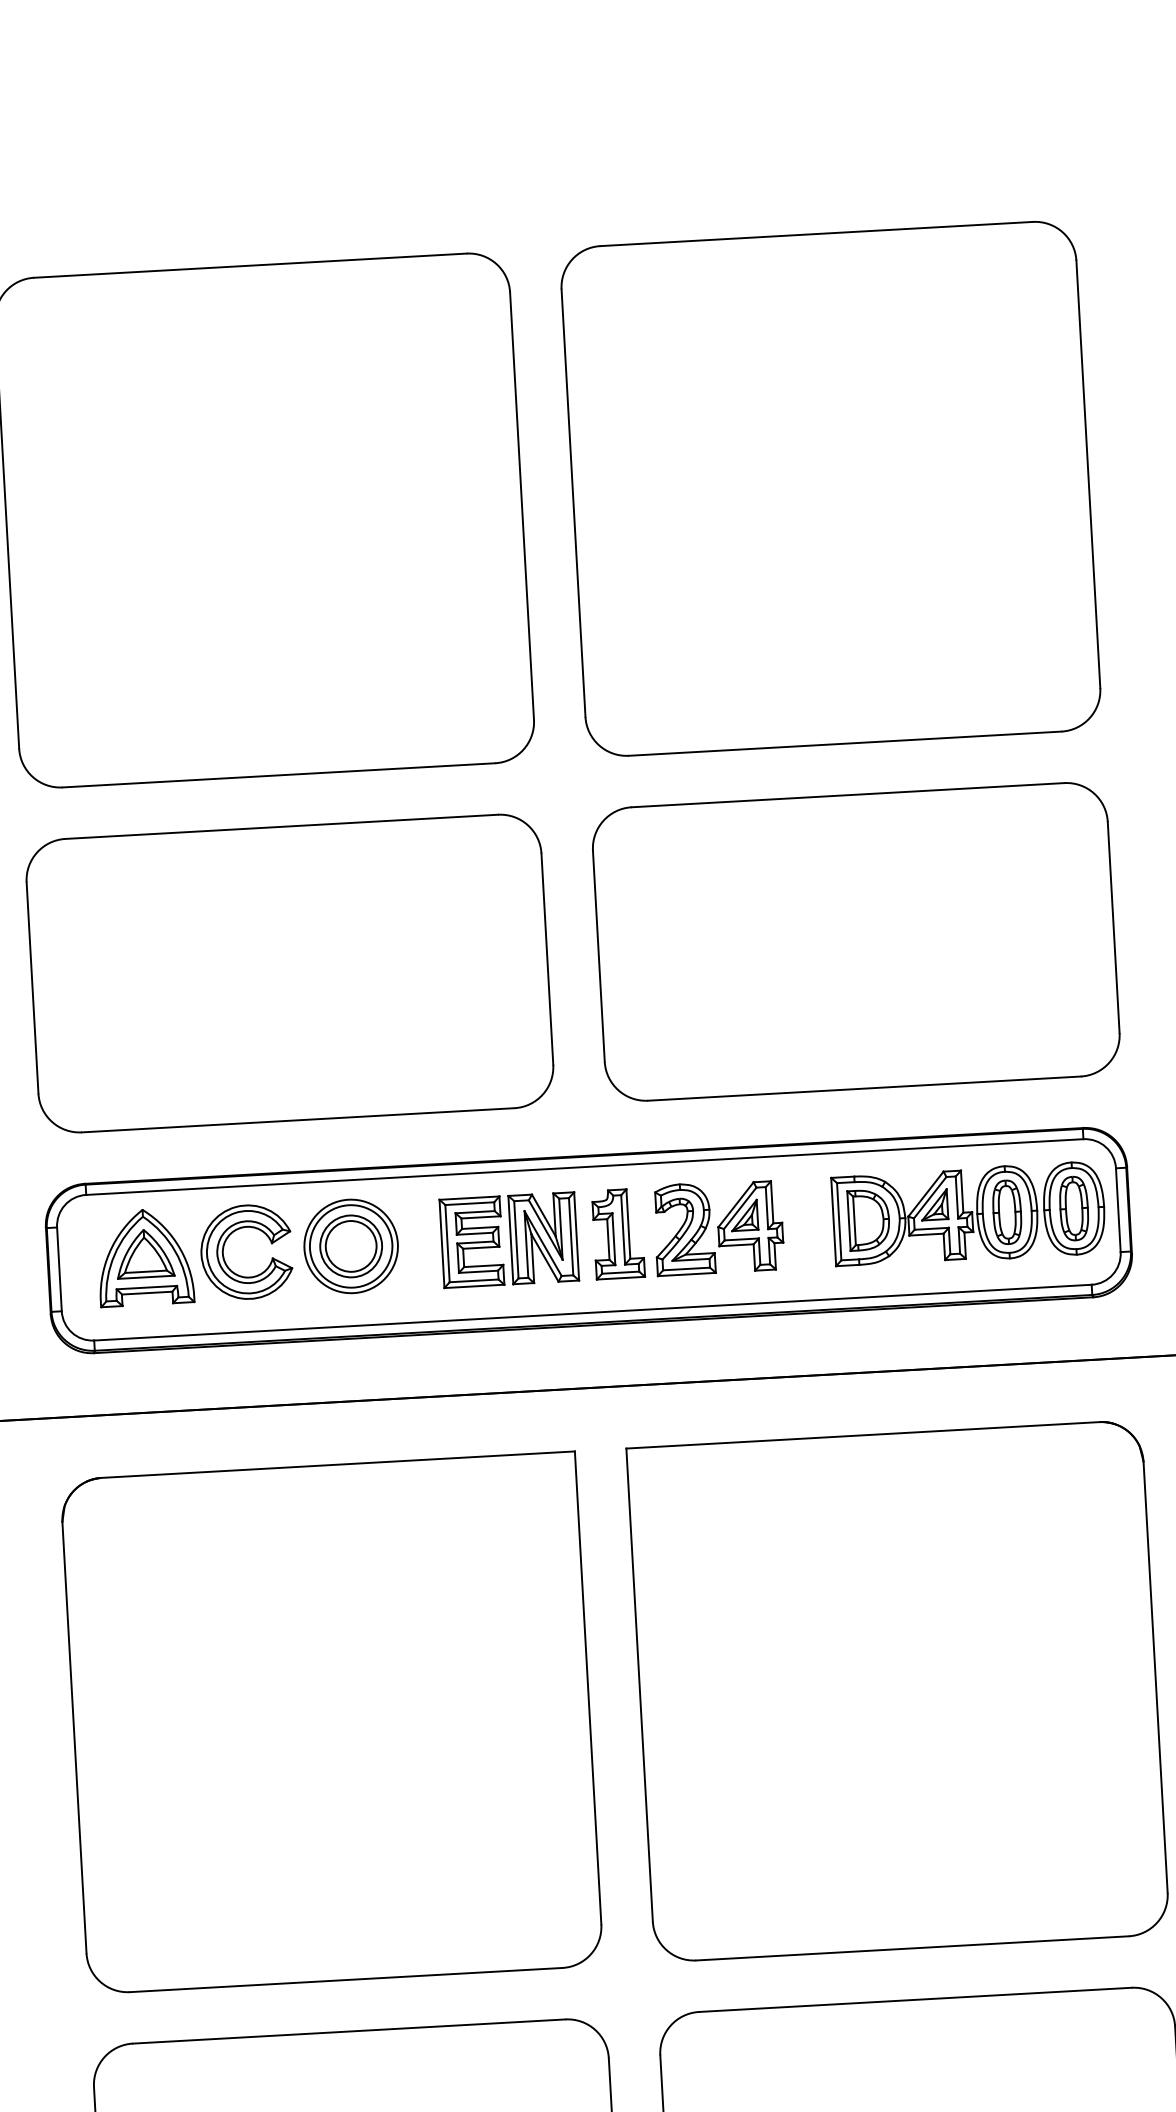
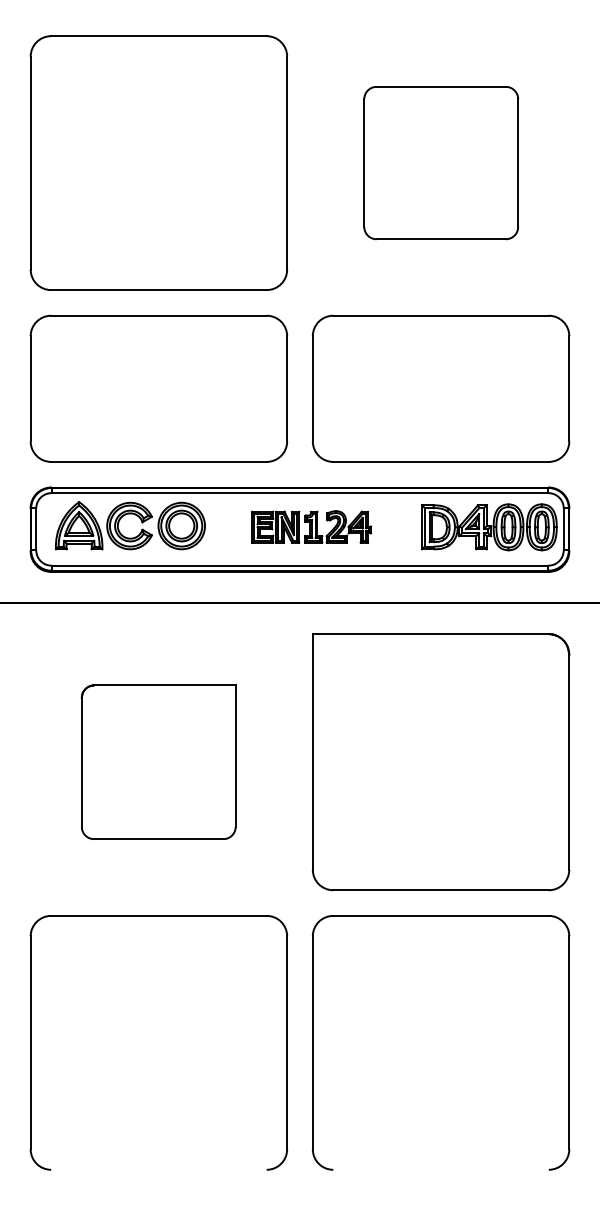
part: (831, 487) -> (441, 162), size x0.6
part: (611, 1232) -> (311, 526), size x0.7
part: (331, 1723) -> (158, 762), size x0.6

